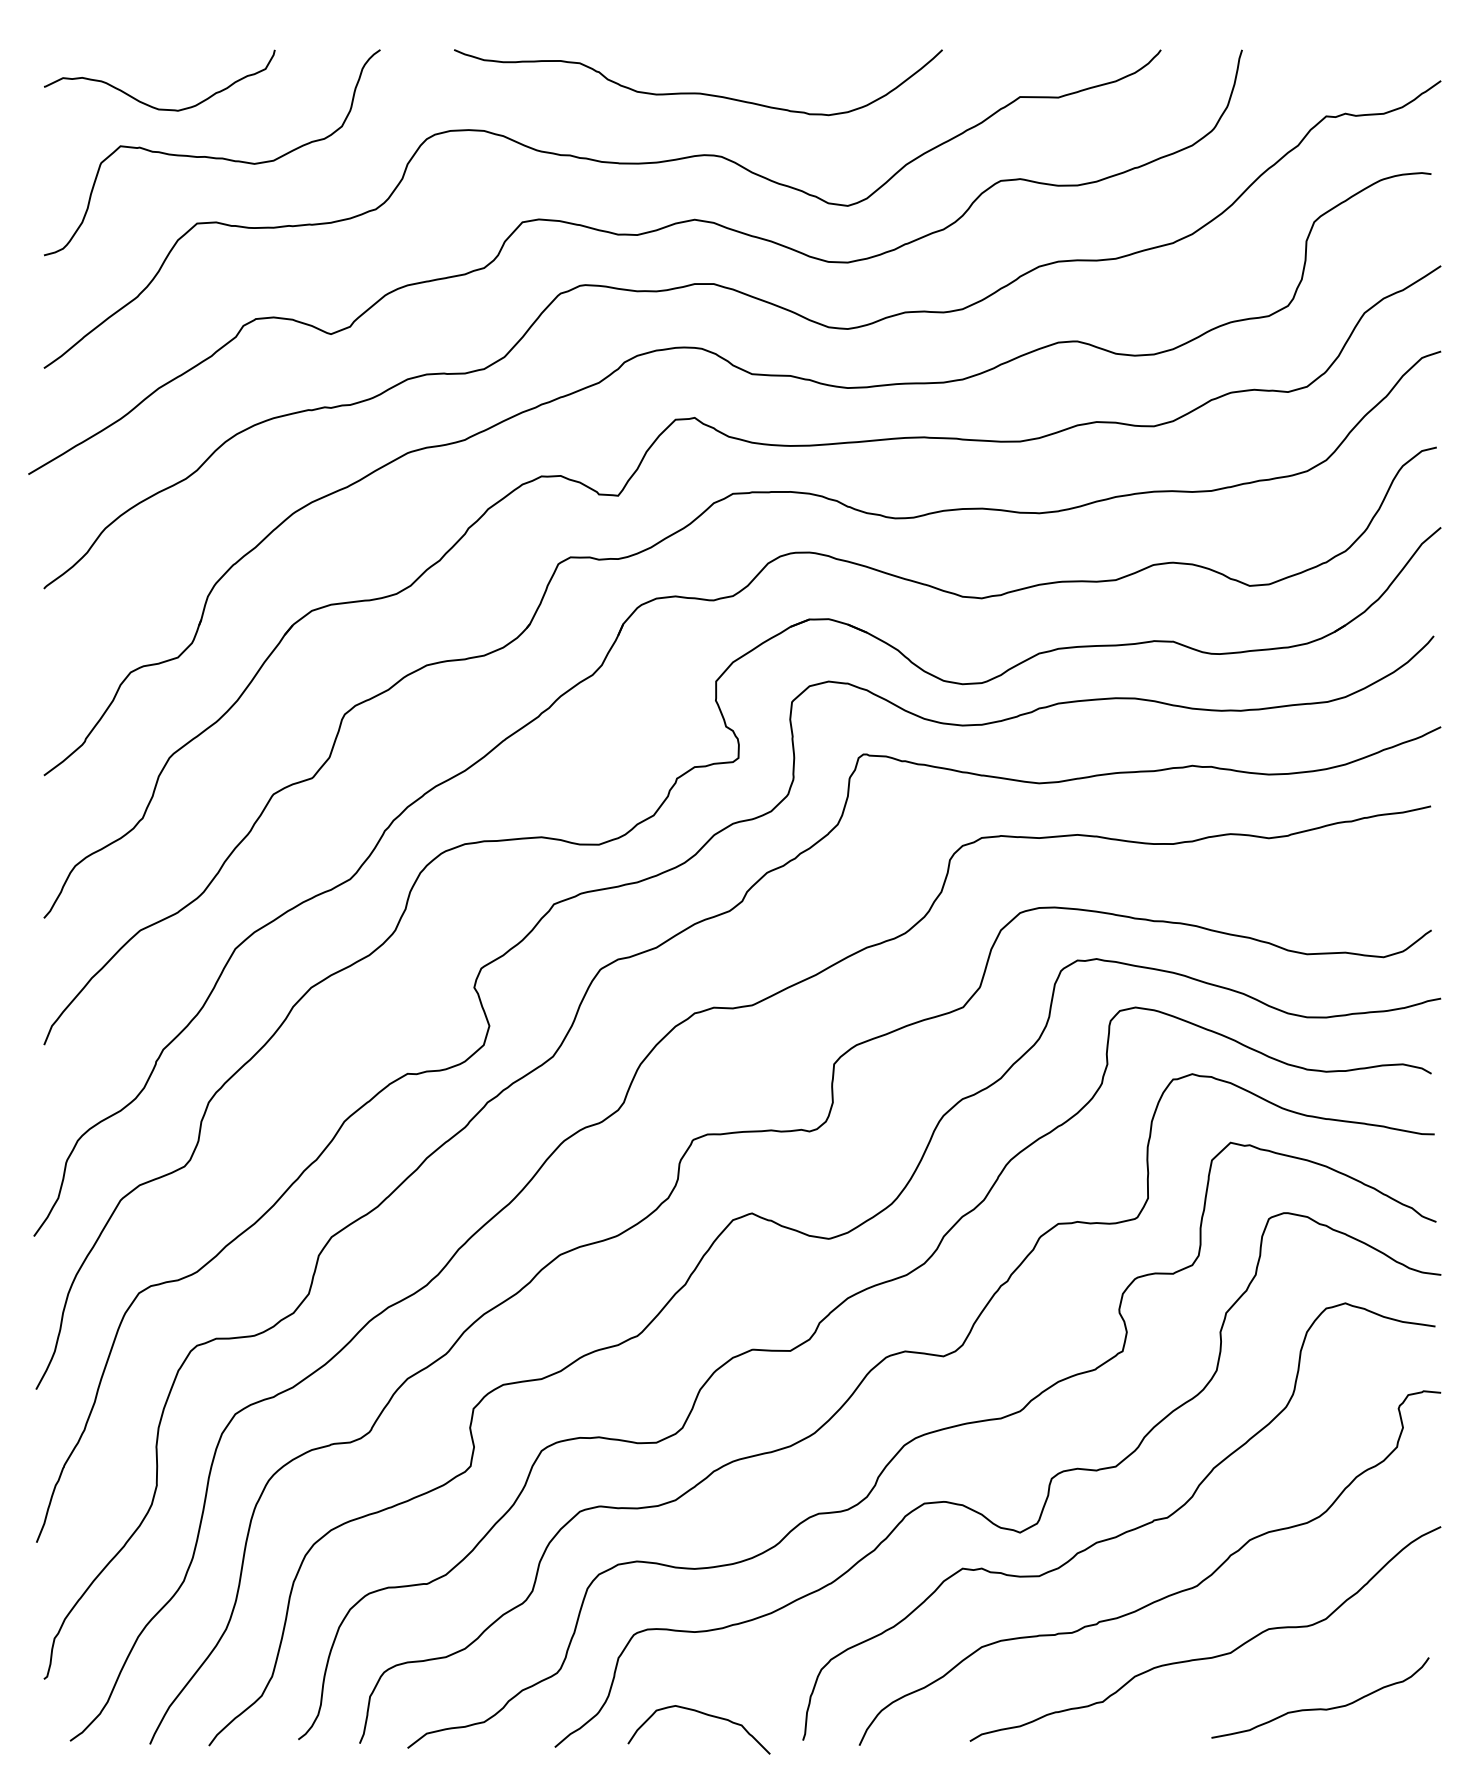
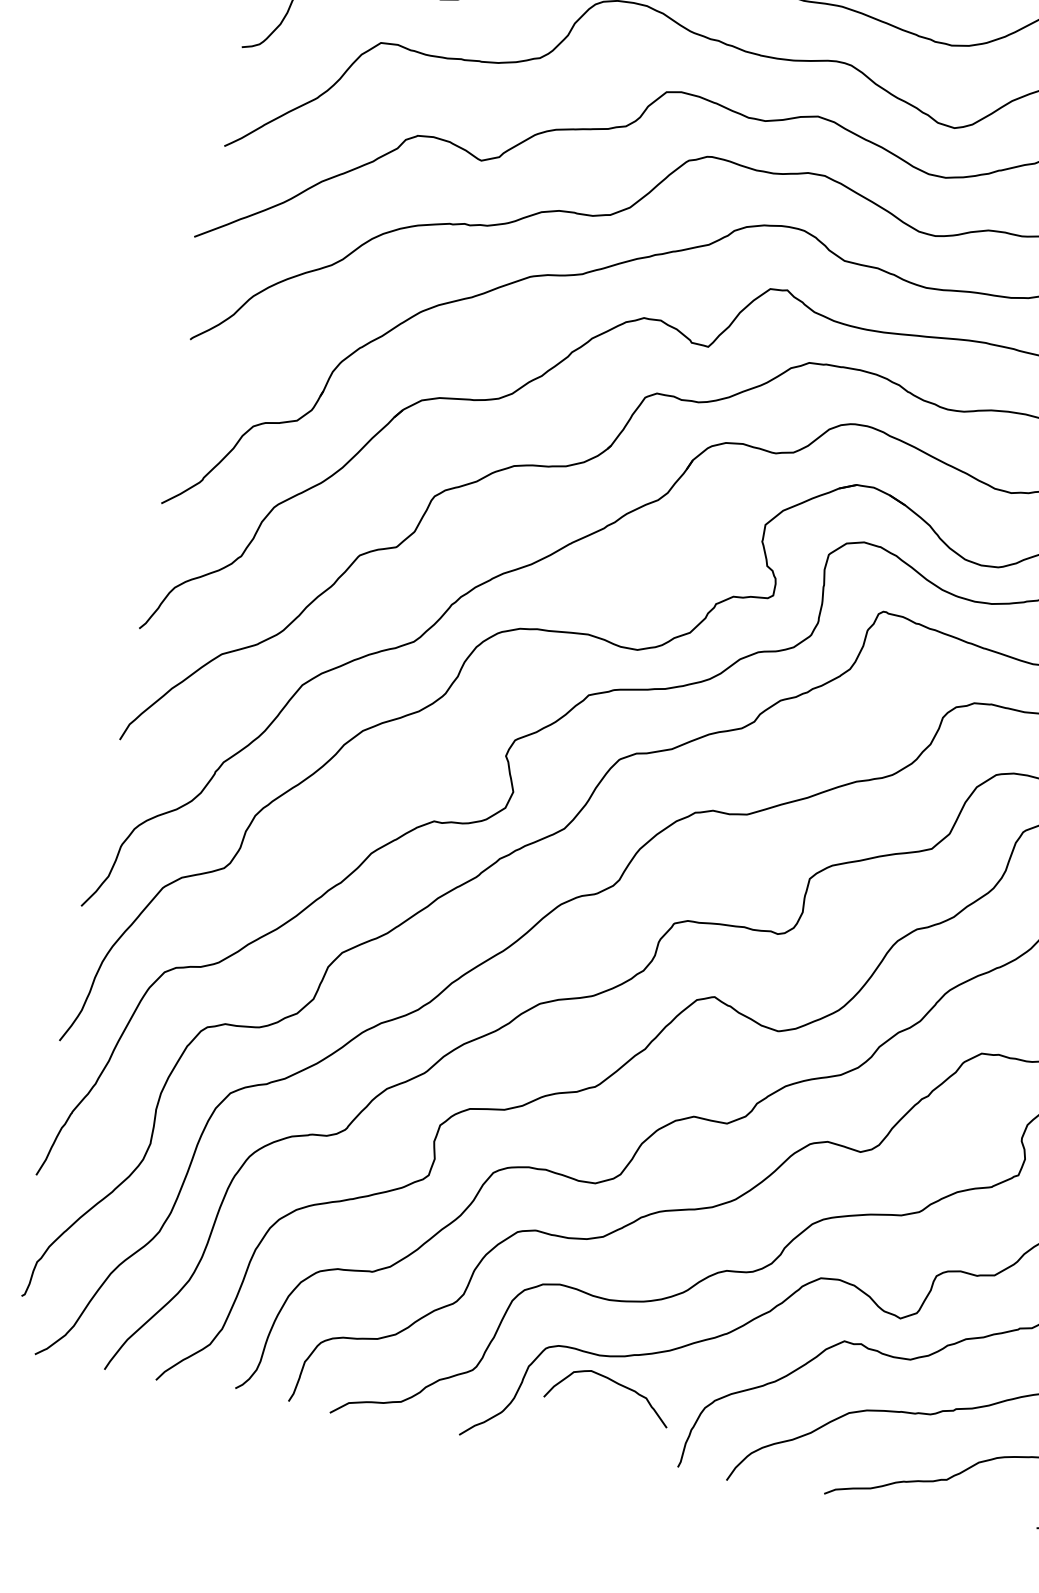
curve: (703, 1714) -> (614, 1382), moved

